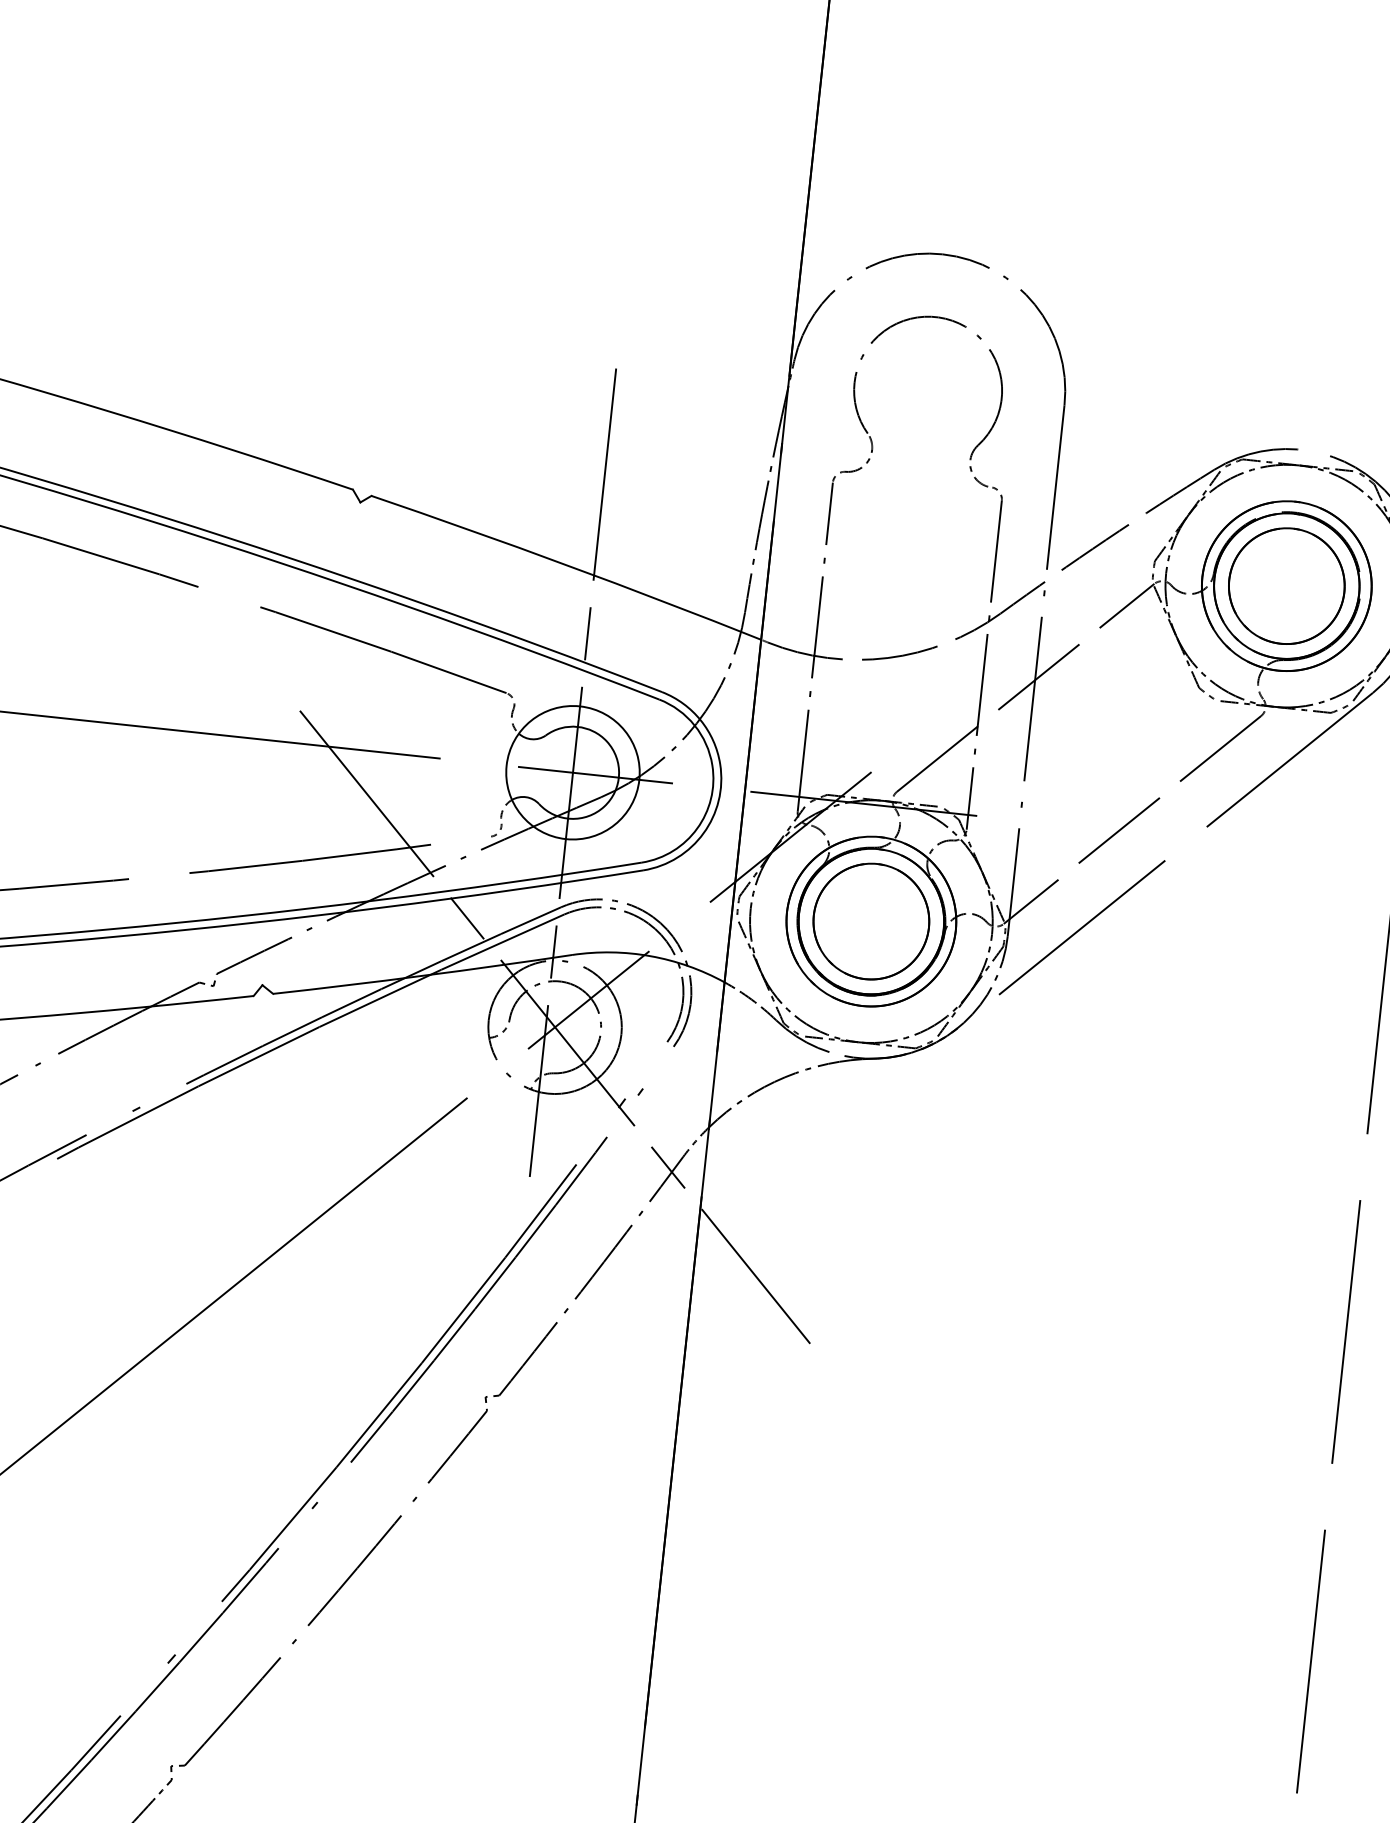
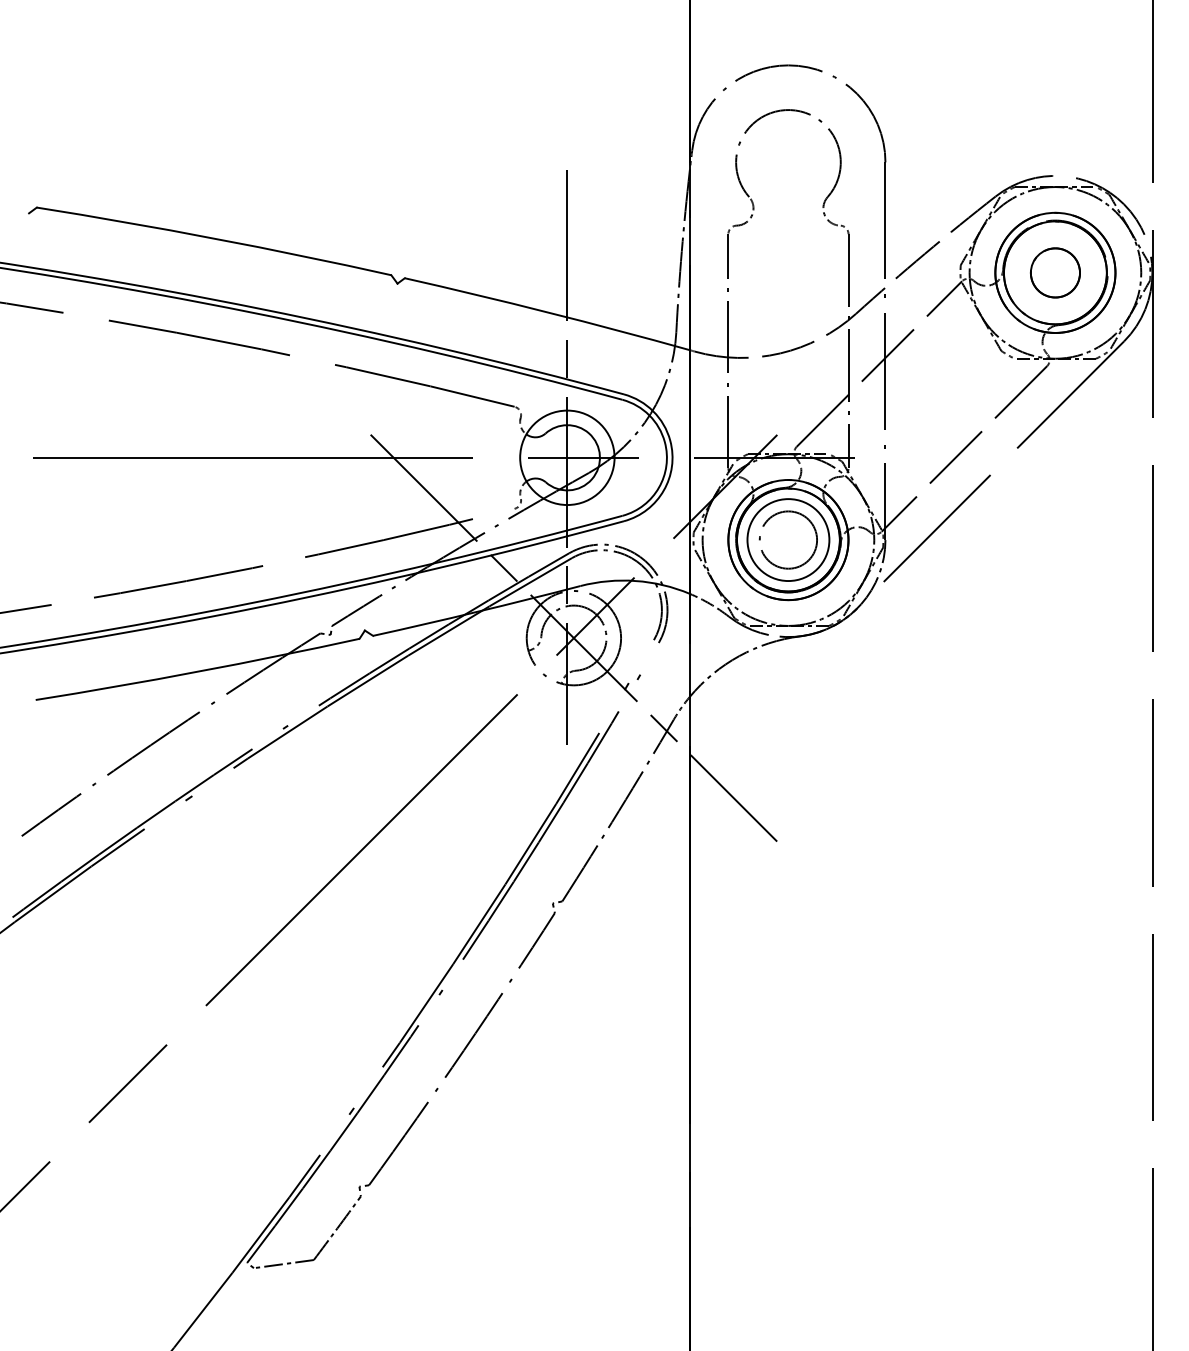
part: (1286, 585) -> (1055, 272), size x0.6
circle: (871, 922) -> (788, 540), size x0.7

